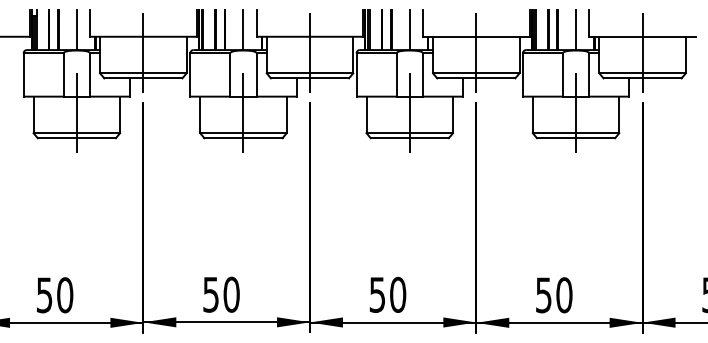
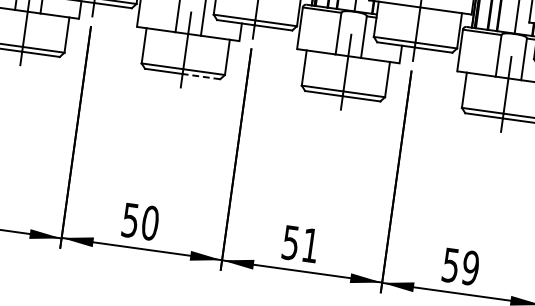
line: (263, 138) -> (201, 76), solid -> dashed
text: (398, 294) -> (311, 245), 50 -> 51
text: (564, 295) -> (470, 268), 50 -> 59

